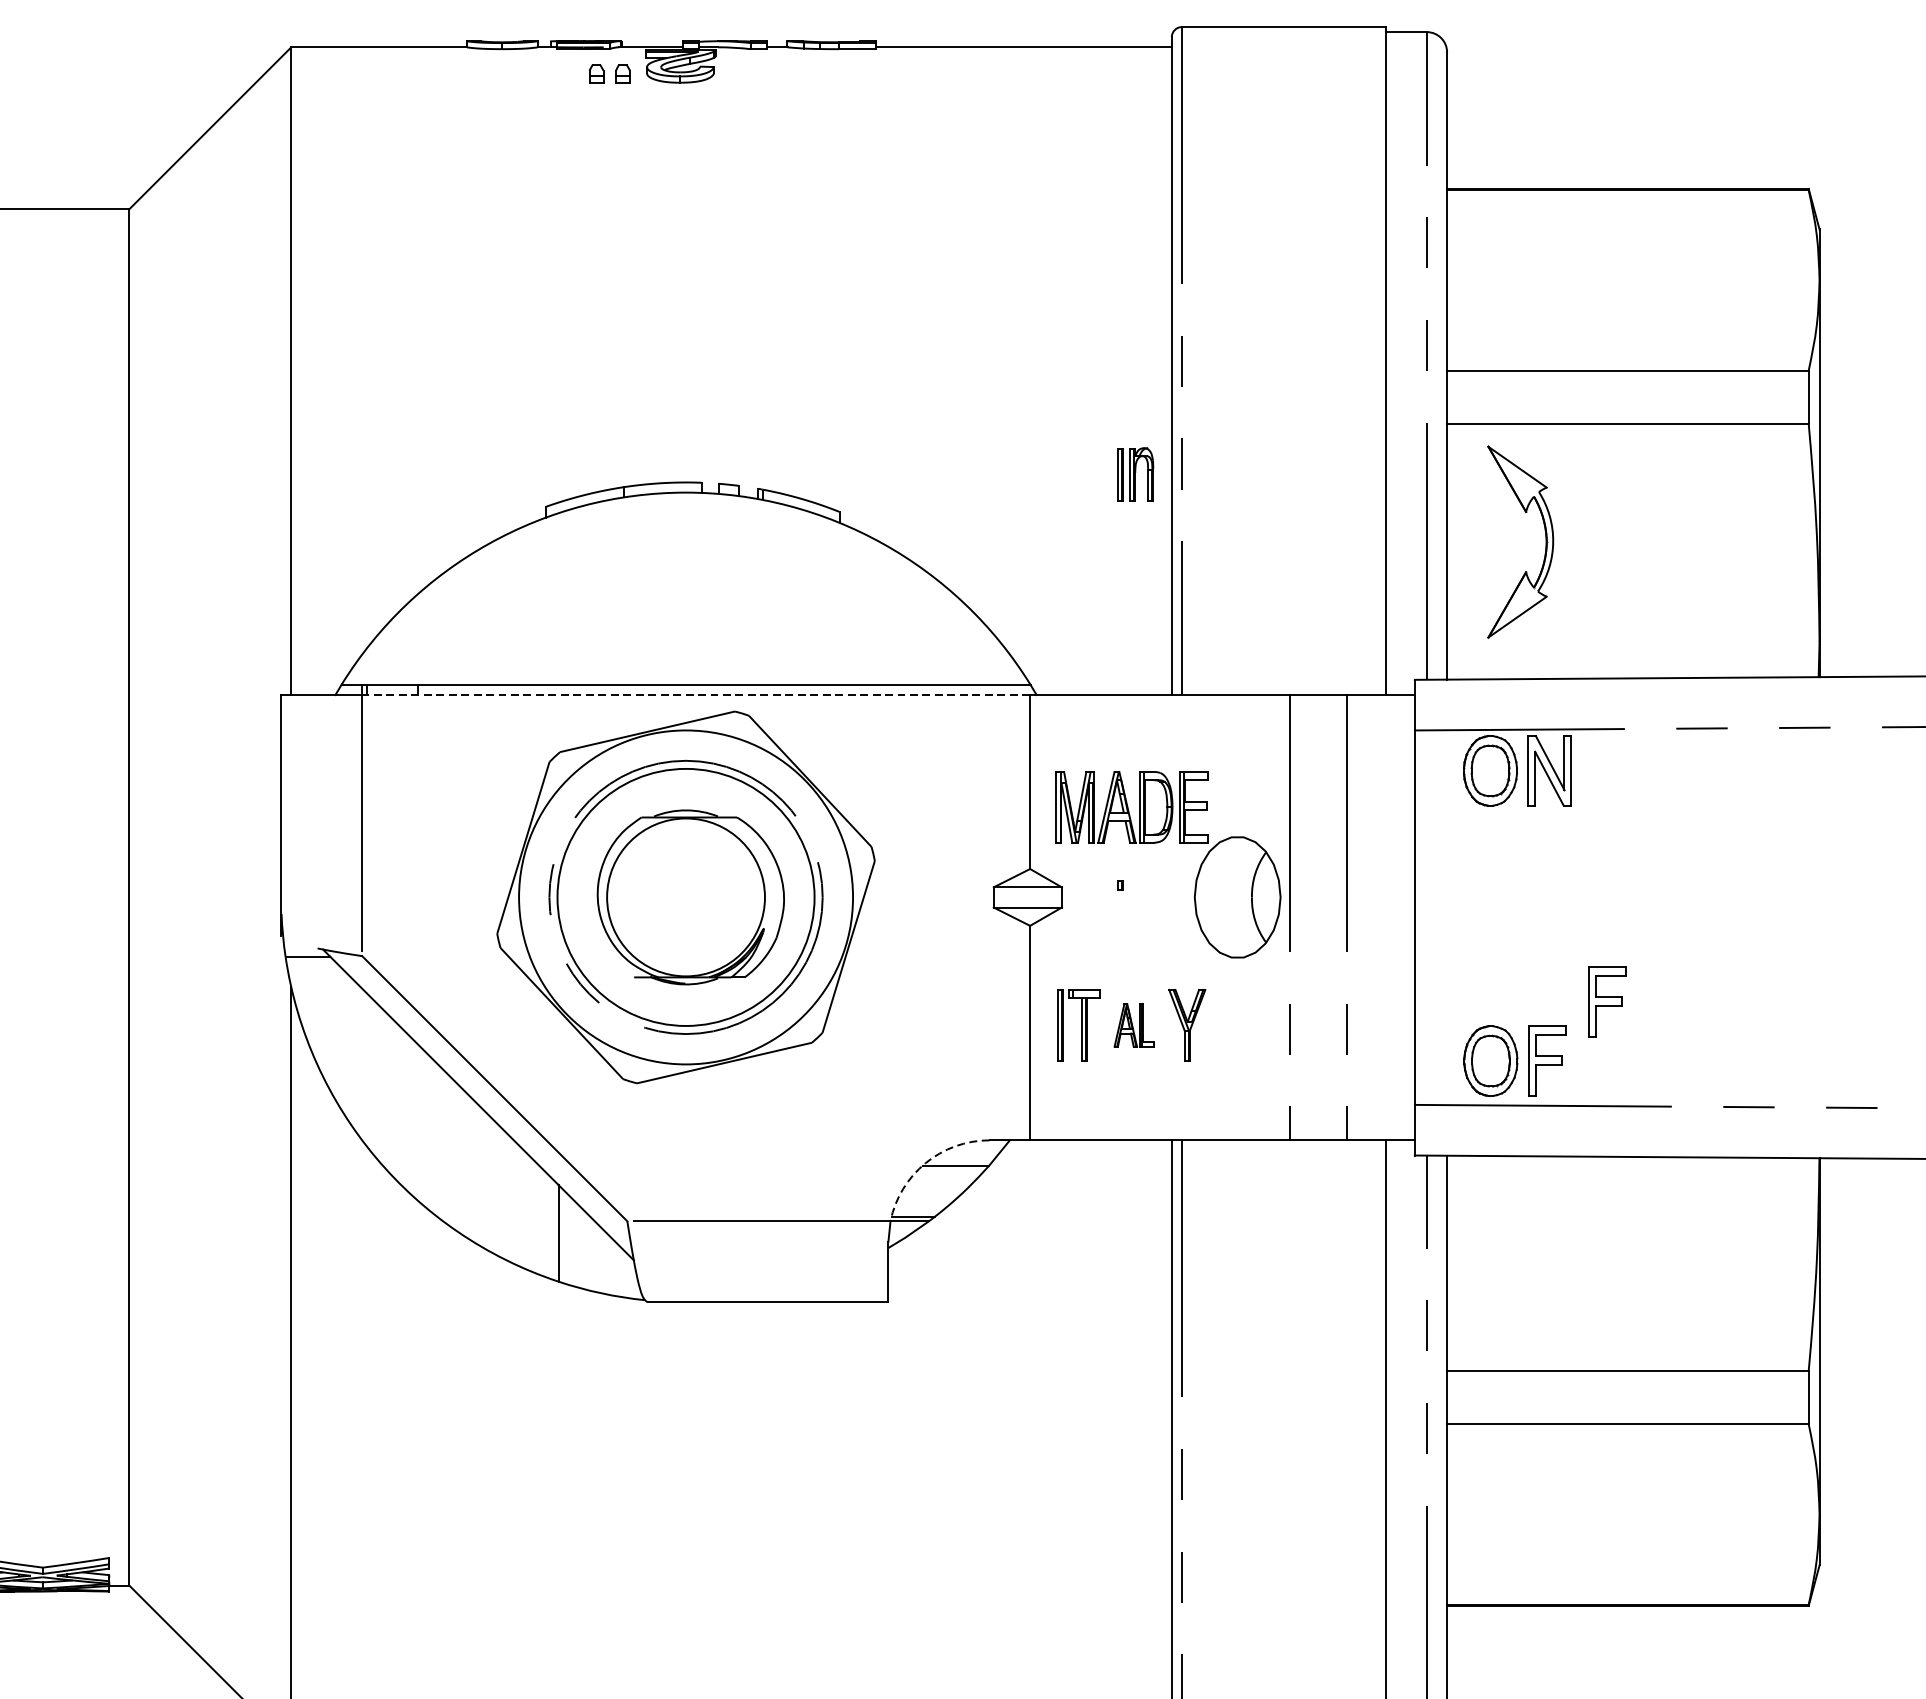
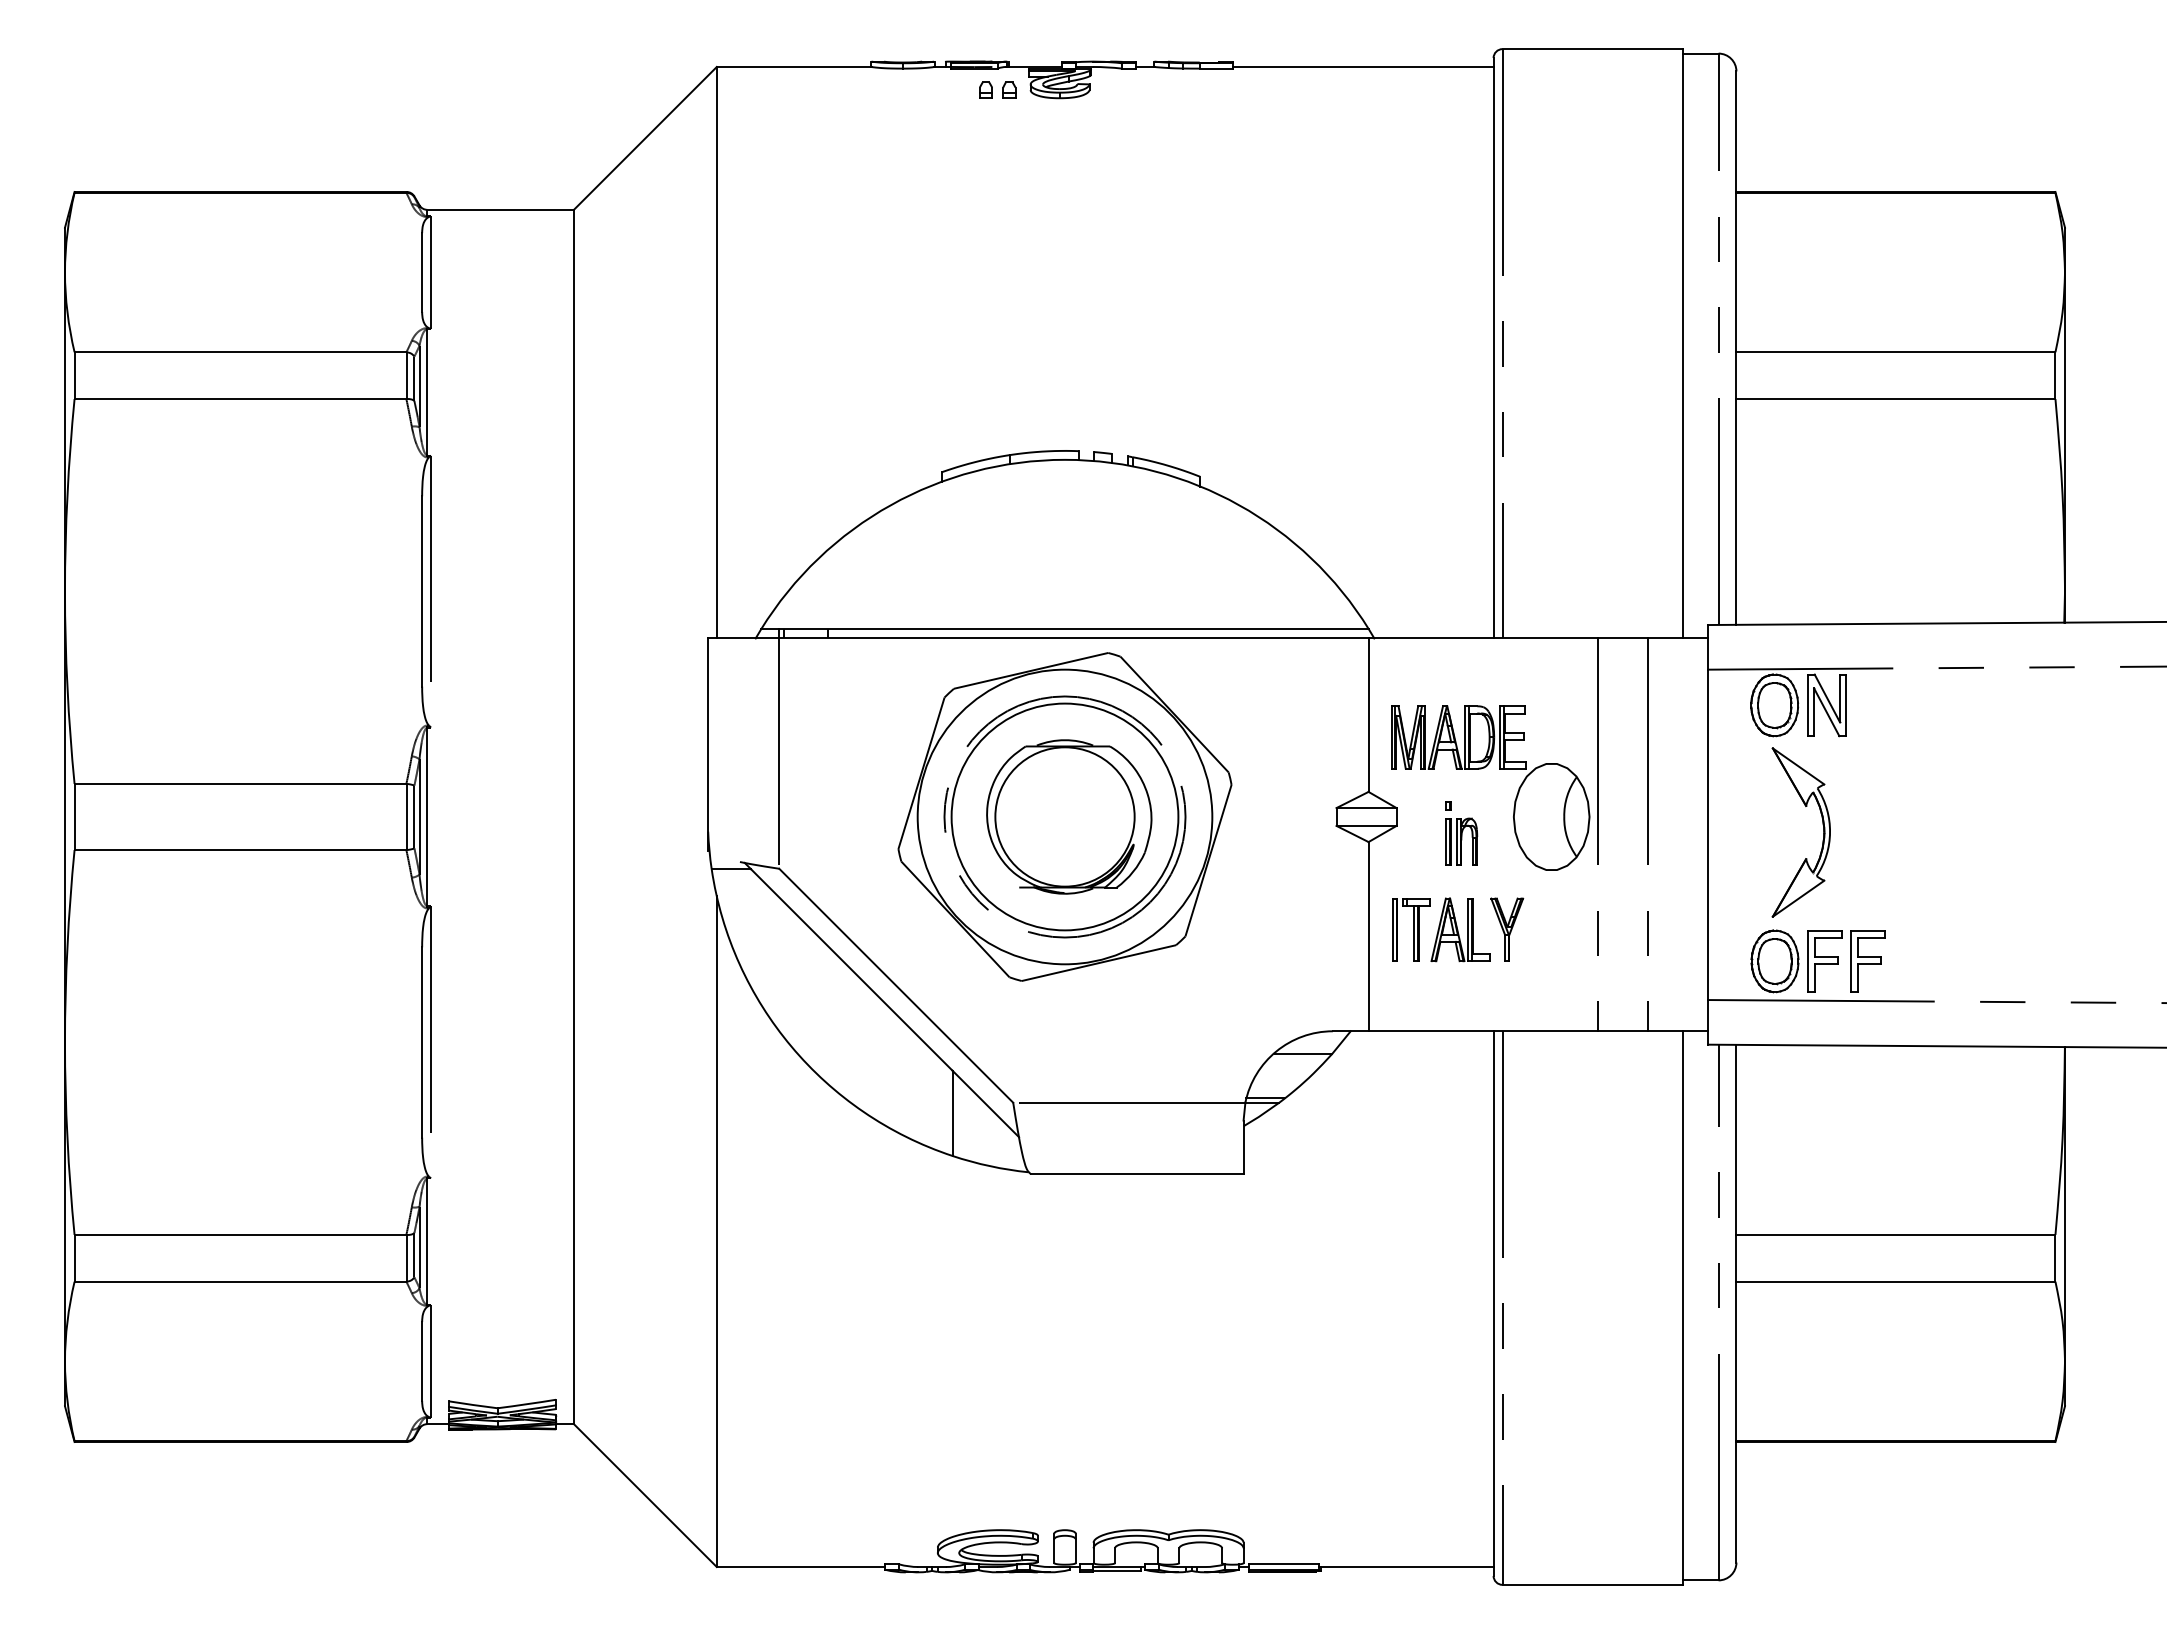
part: (1135, 474) -> (1461, 841), moved
part: (1545, 542) -> (1823, 832), moved
line: (695, 695) -> (1073, 638), dashed -> solid
part: (1606, 1002) -> (1867, 961), moved
part: (1134, 1024) -> (1460, 929), size x1.67
arc: (925, 1163) -> (1276, 1051), dashed -> solid

